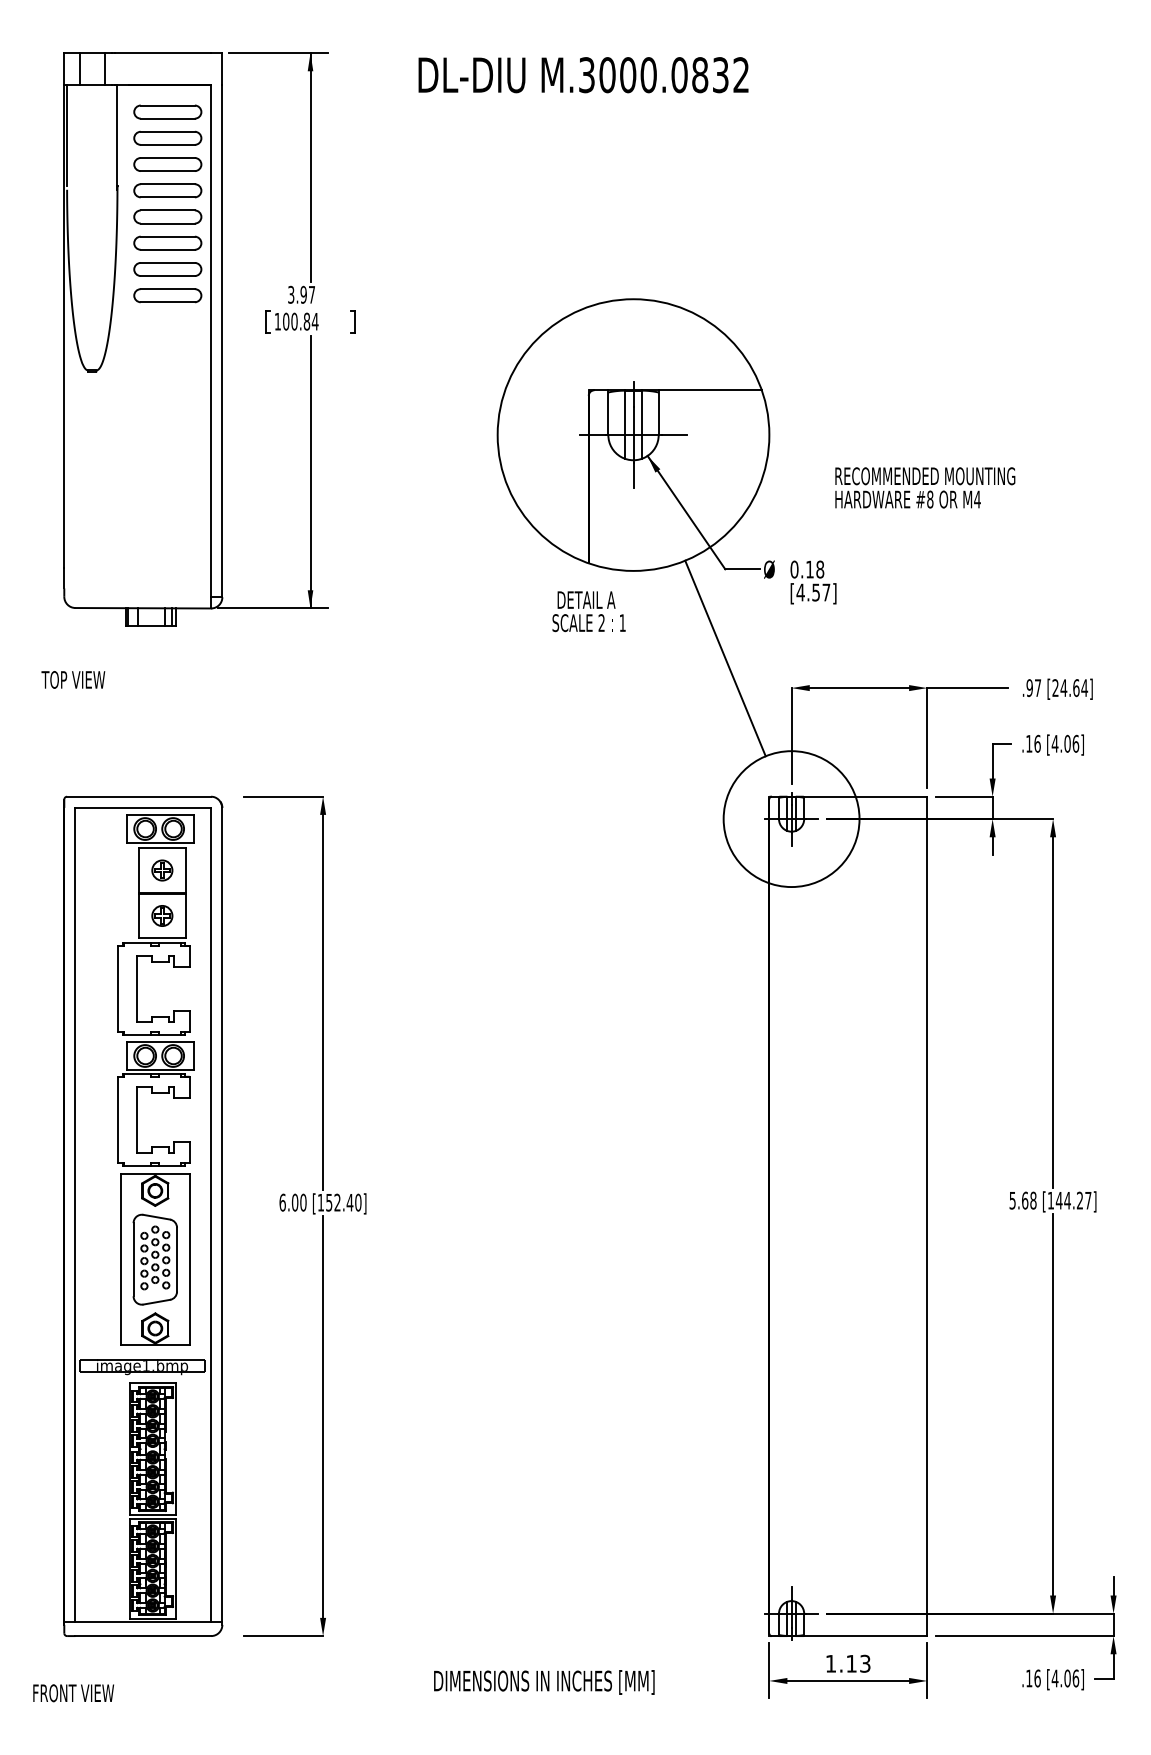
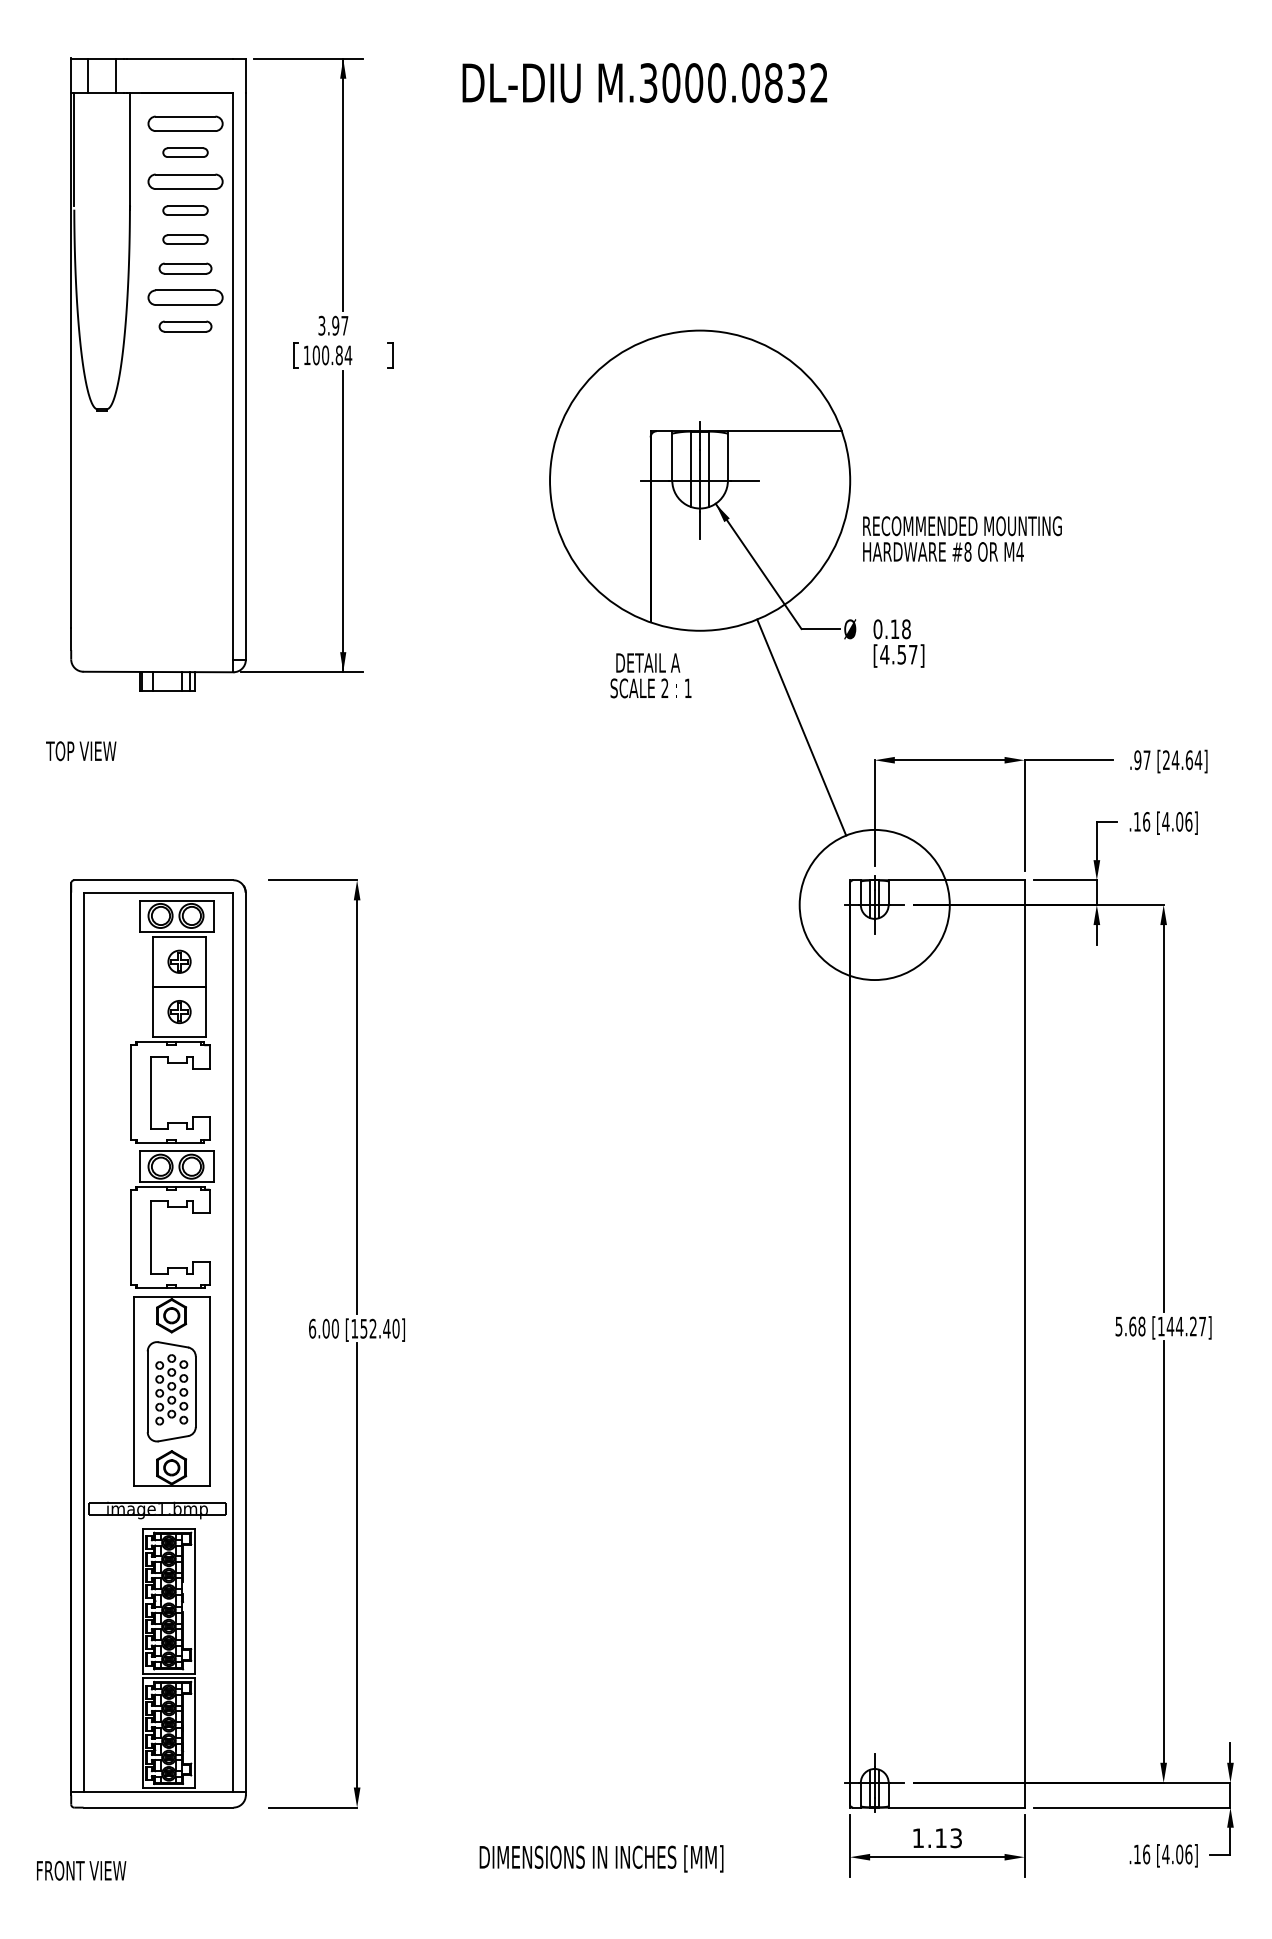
part: (167, 138) -> (185, 152), size x0.6
part: (167, 190) -> (185, 210), size x0.6
part: (167, 216) -> (185, 239), size x0.6
part: (167, 243) -> (185, 268), size x0.7
part: (167, 295) -> (185, 326), size x0.7
text: (925, 487) -> (962, 538), moved

